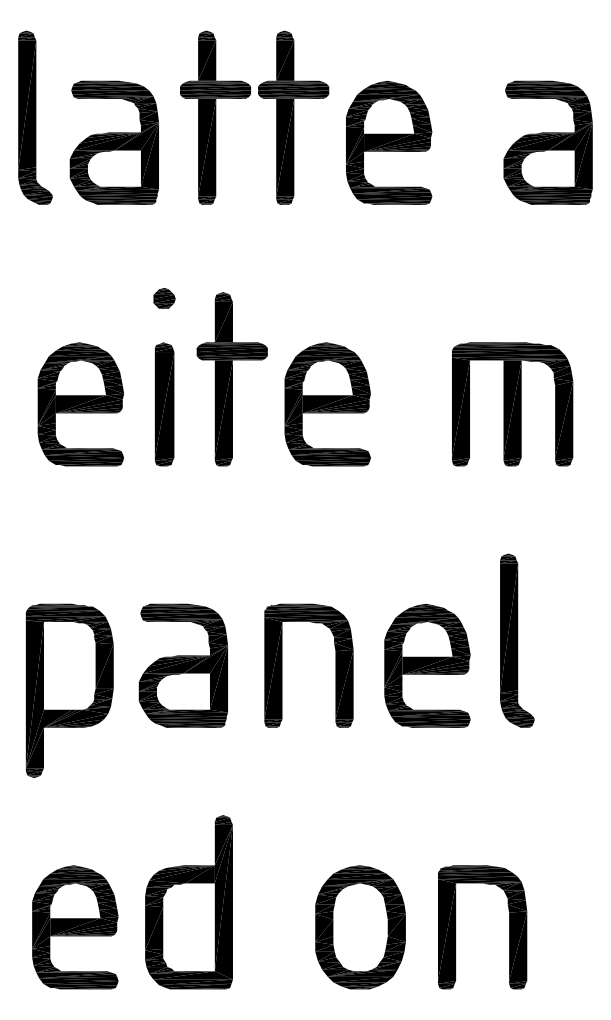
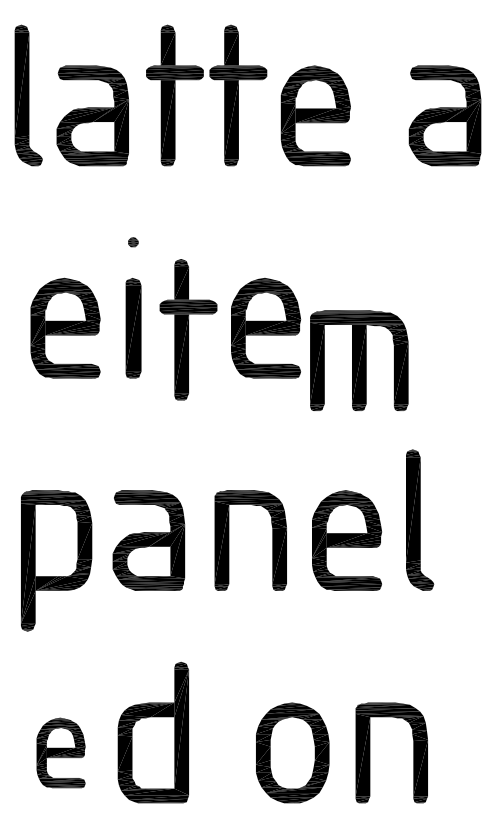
part: (164, 298) -> (133, 242), size x0.6
part: (231, 379) -> (187, 329), moved
part: (512, 404) -> (359, 360), moved
part: (75, 927) -> (61, 753), size x0.7

